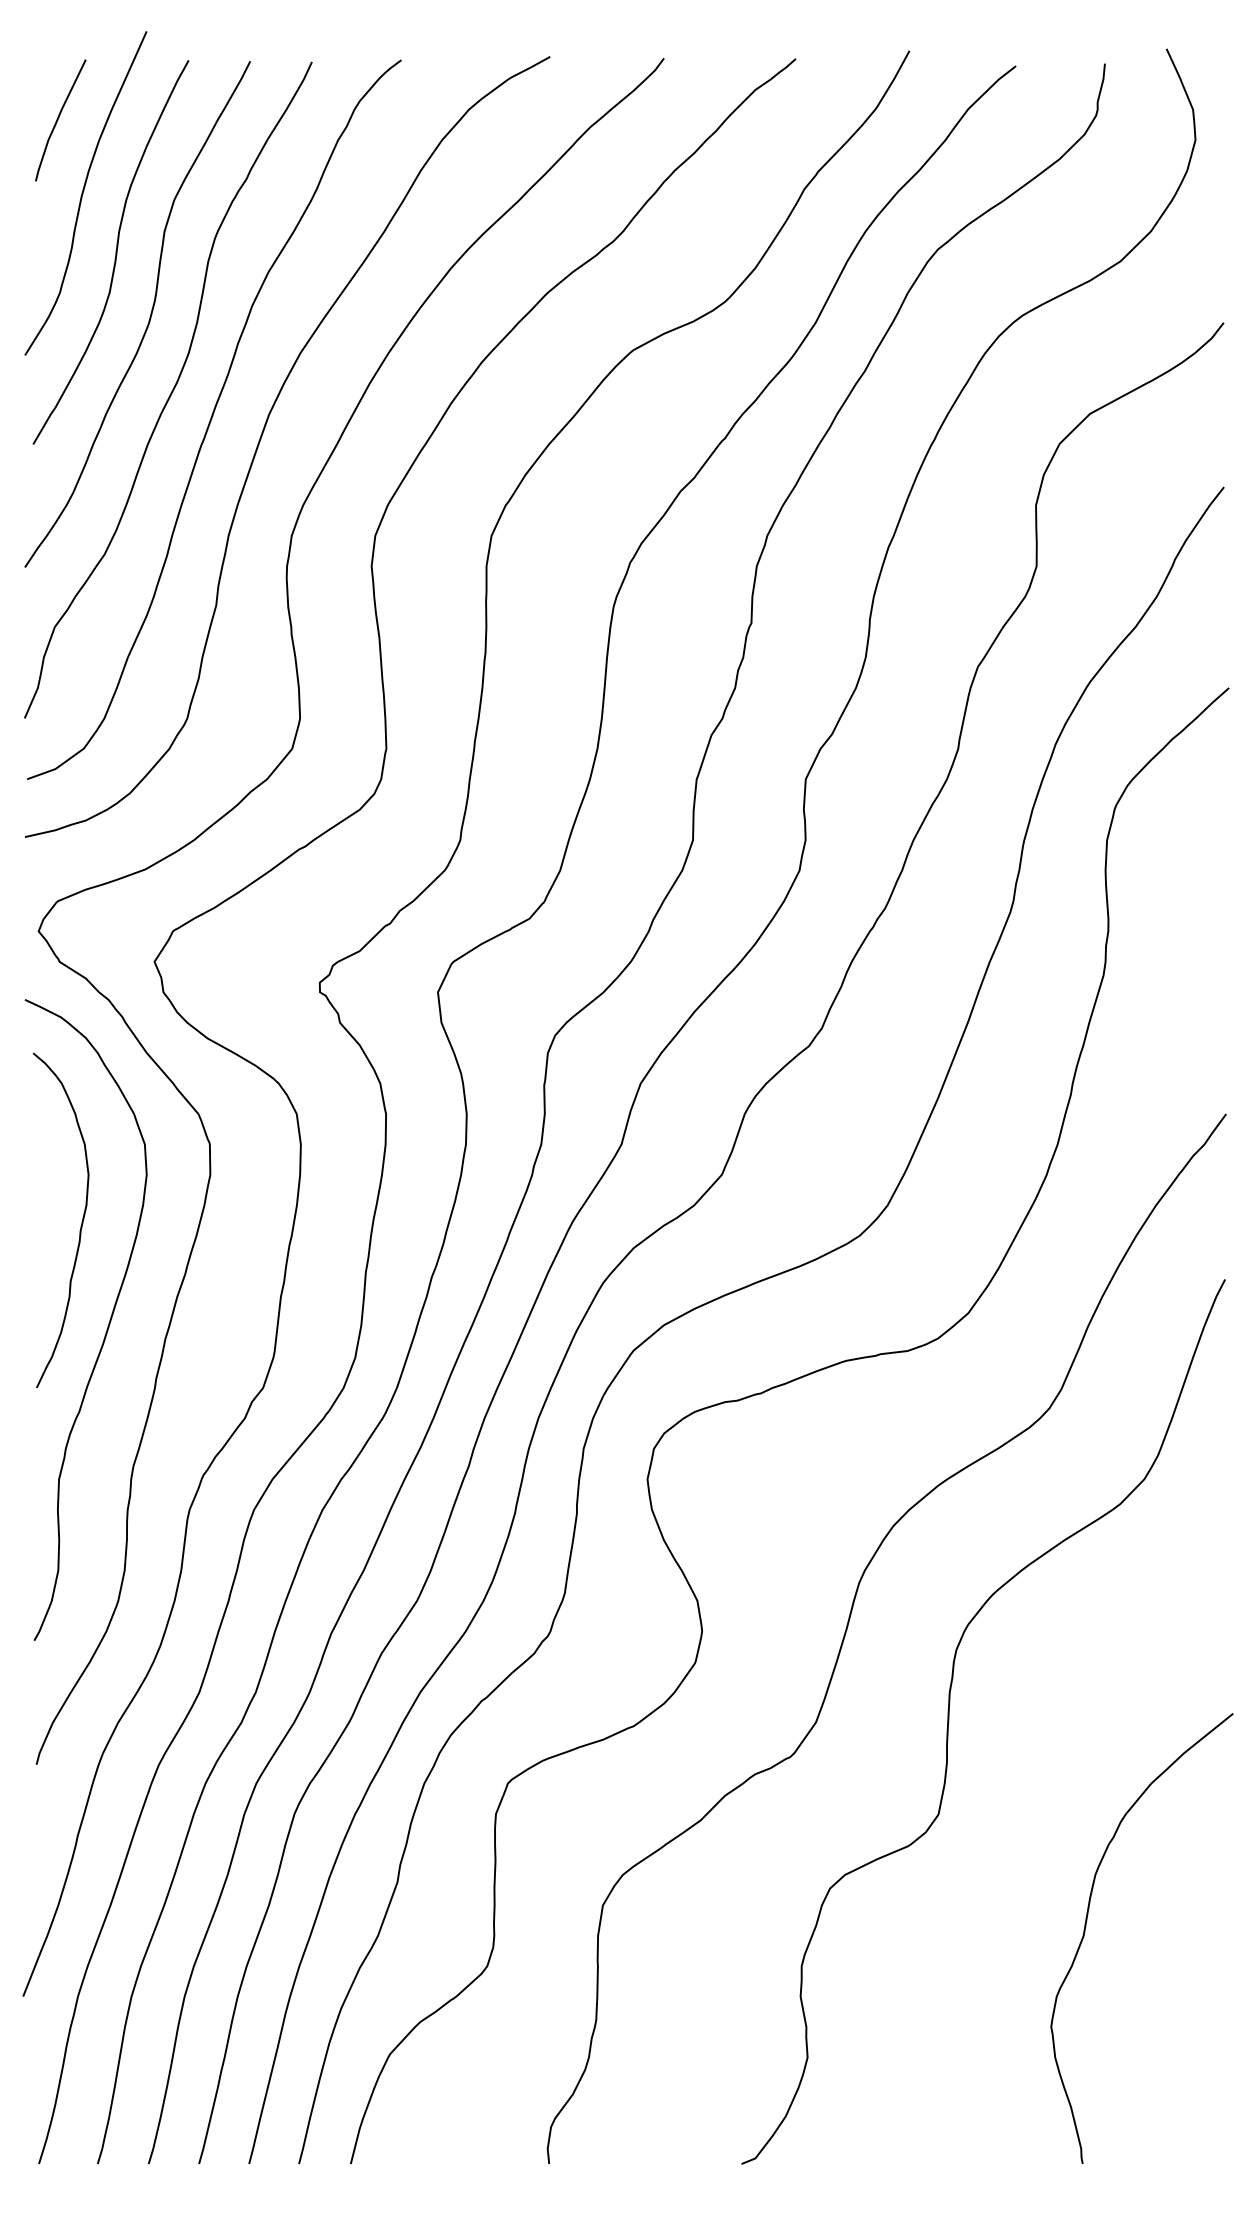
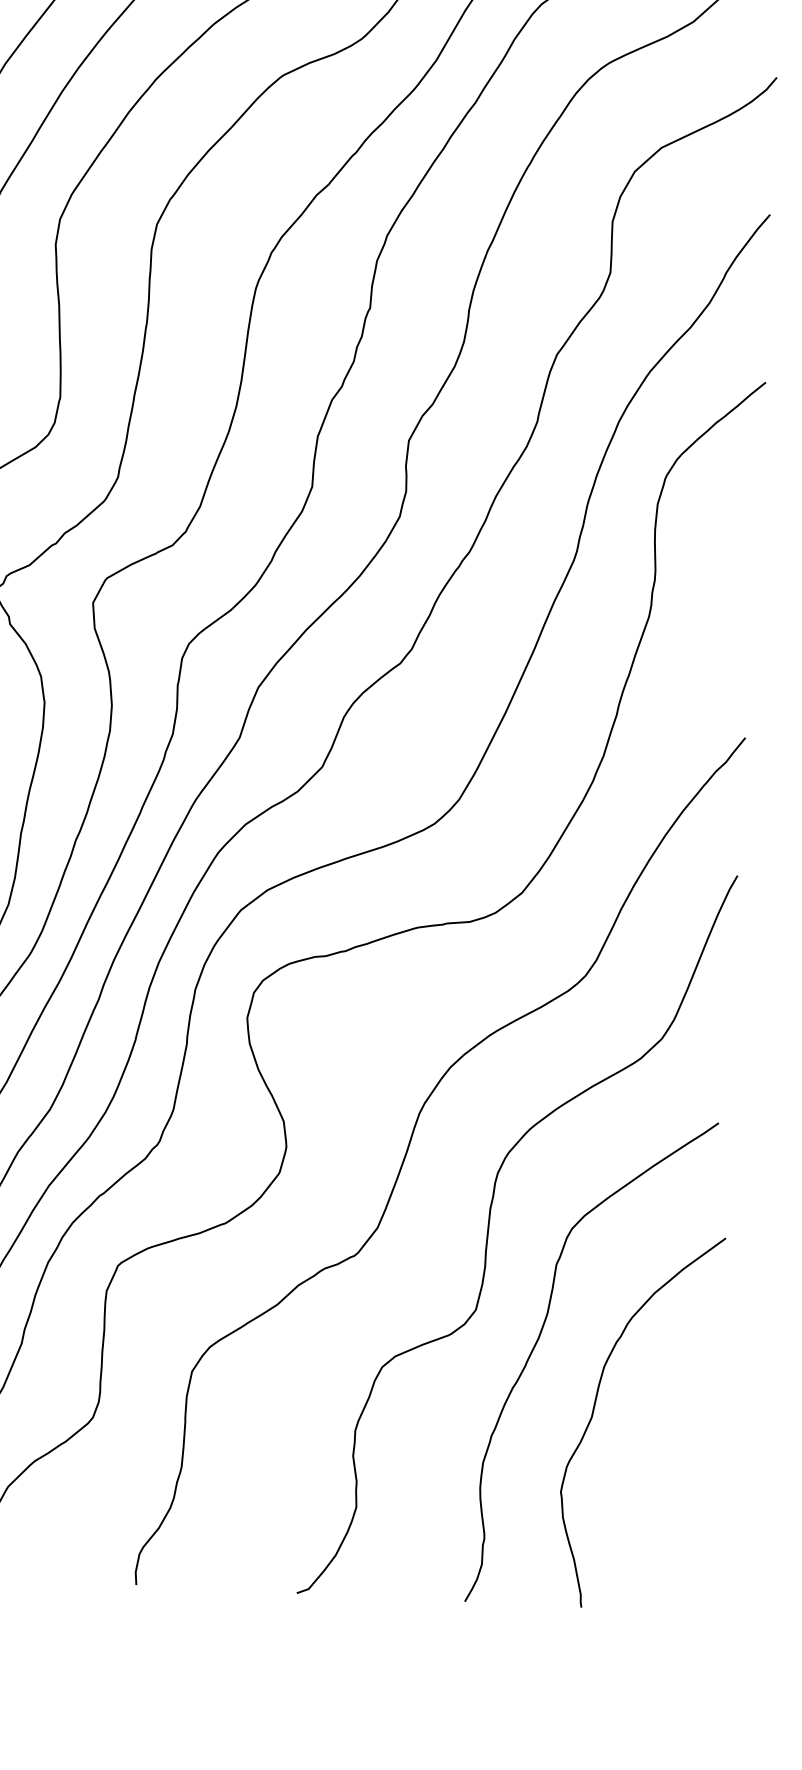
curve: (1016, 1844) -> (539, 1338), added

